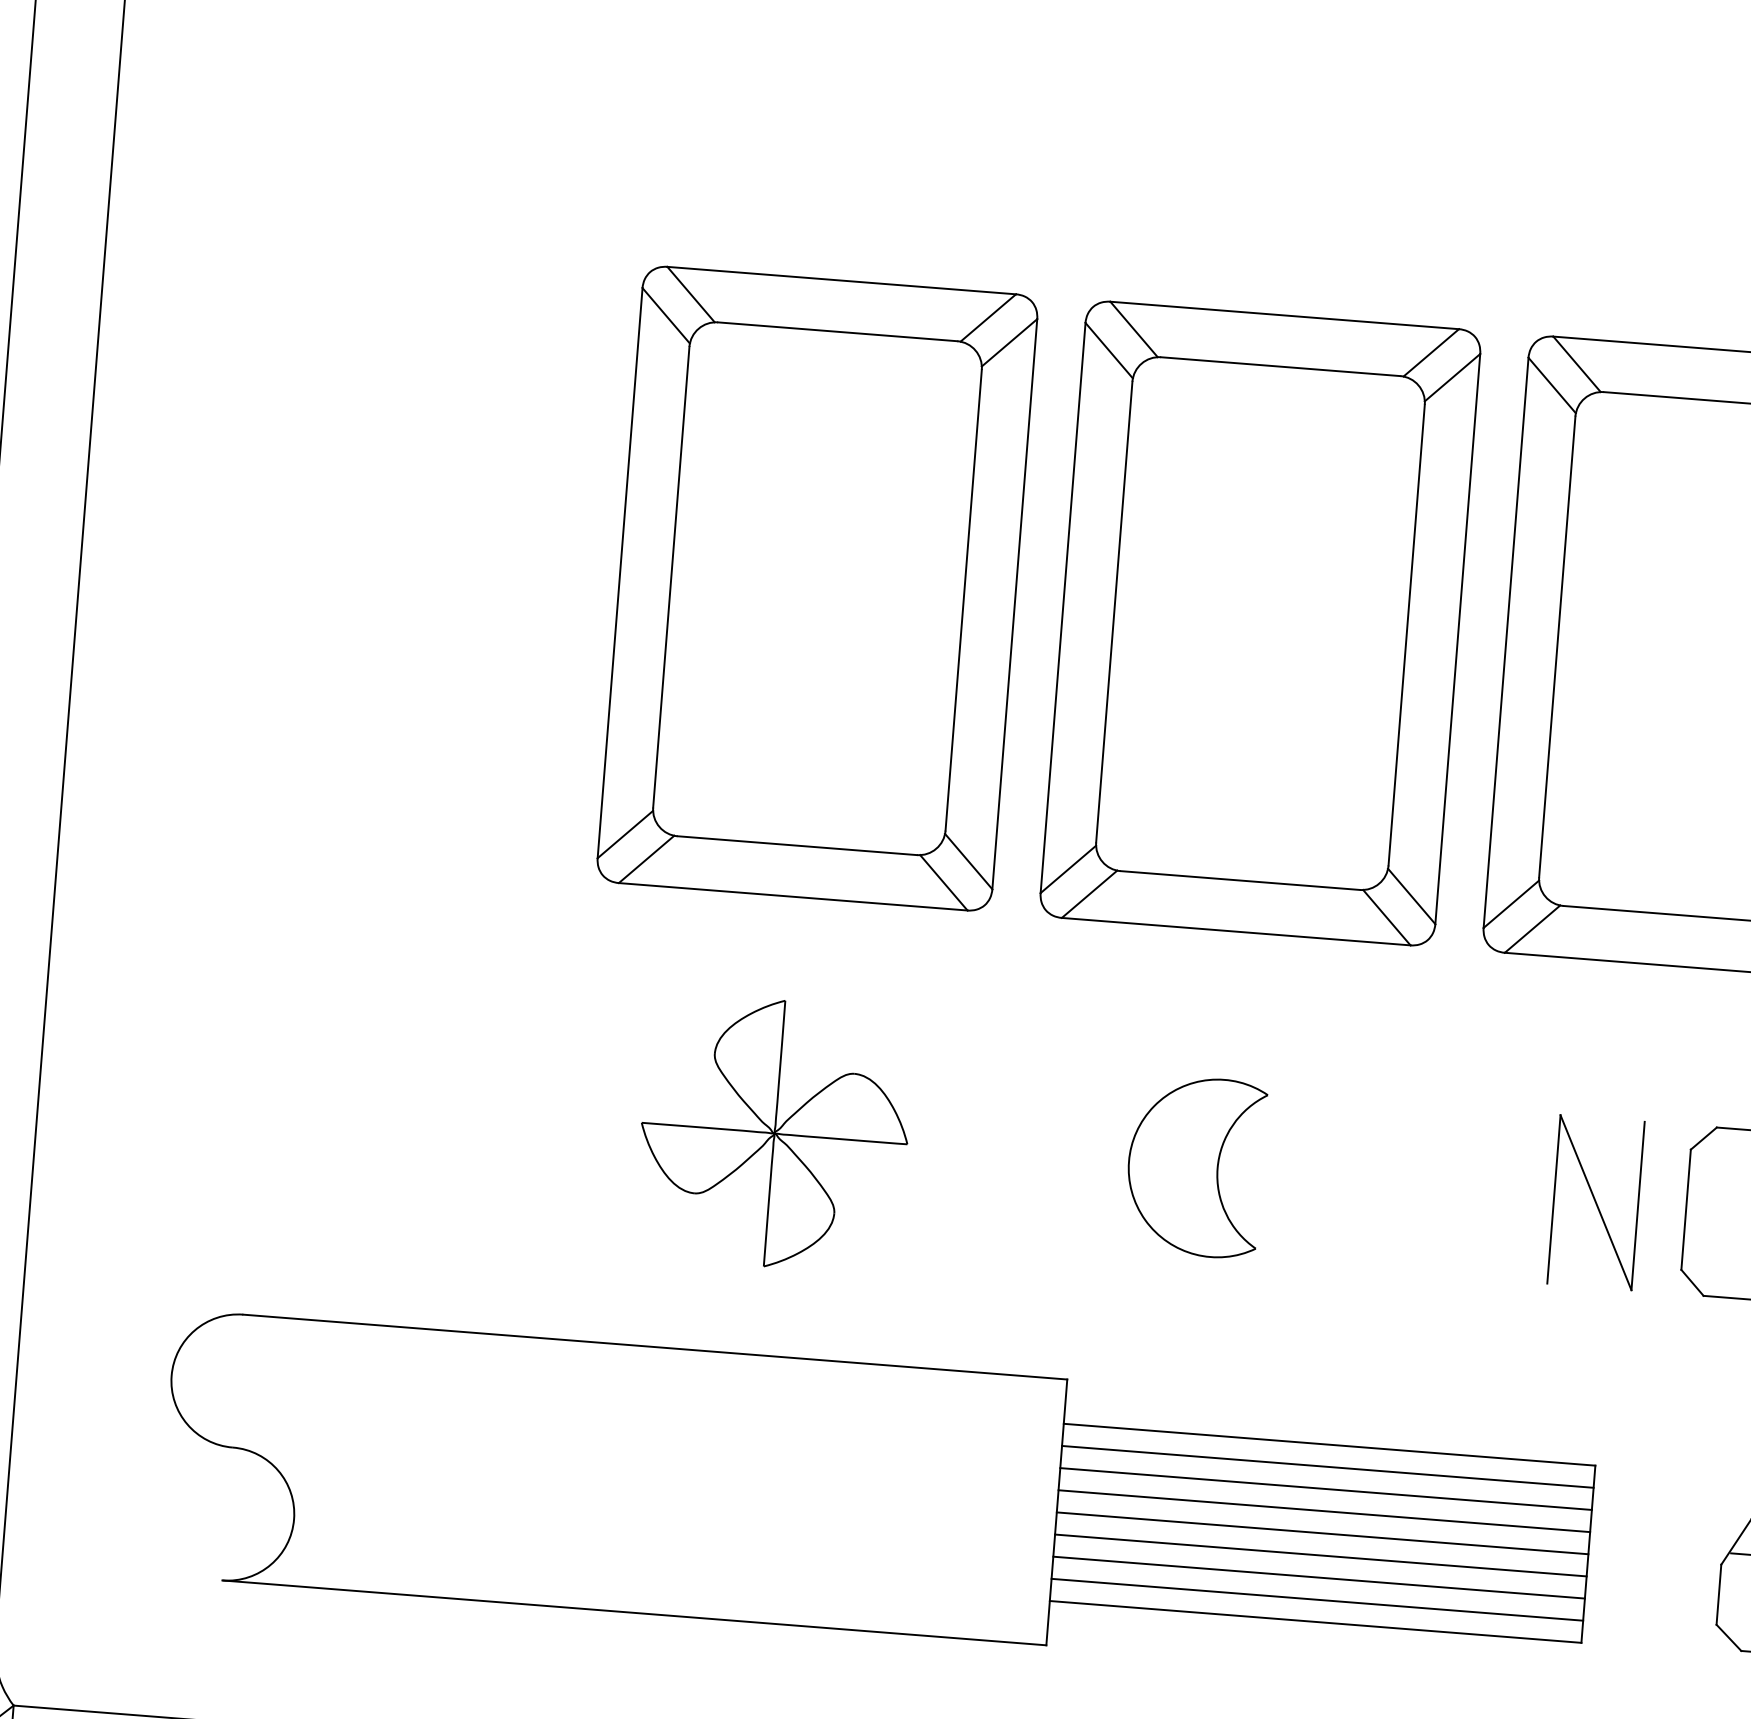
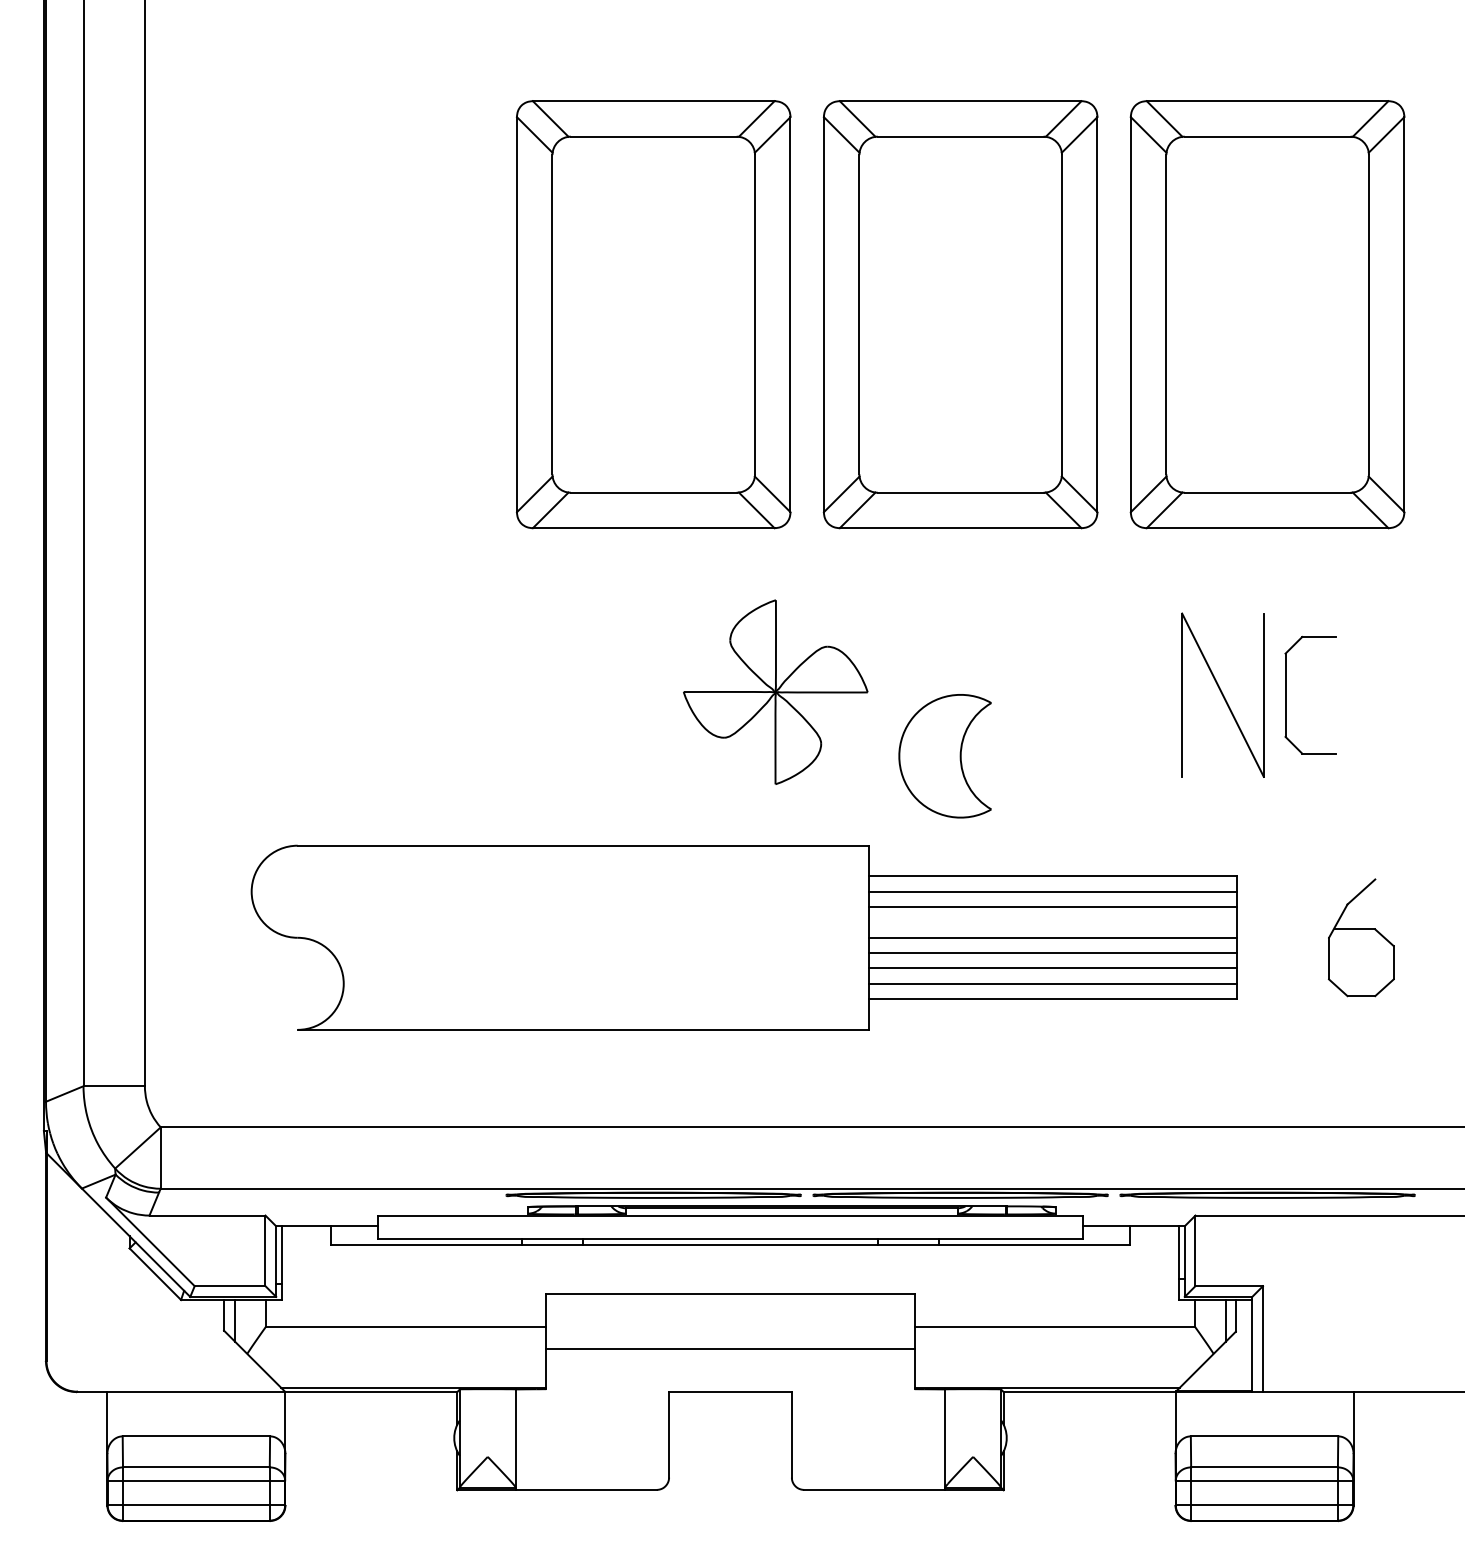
part: (774, 1132) -> (775, 691), moved
part: (1194, 1167) -> (944, 756), moved
part: (1596, 1203) -> (1223, 695), size x1.4
line: (1323, 1511) -> (1052, 922), removed

